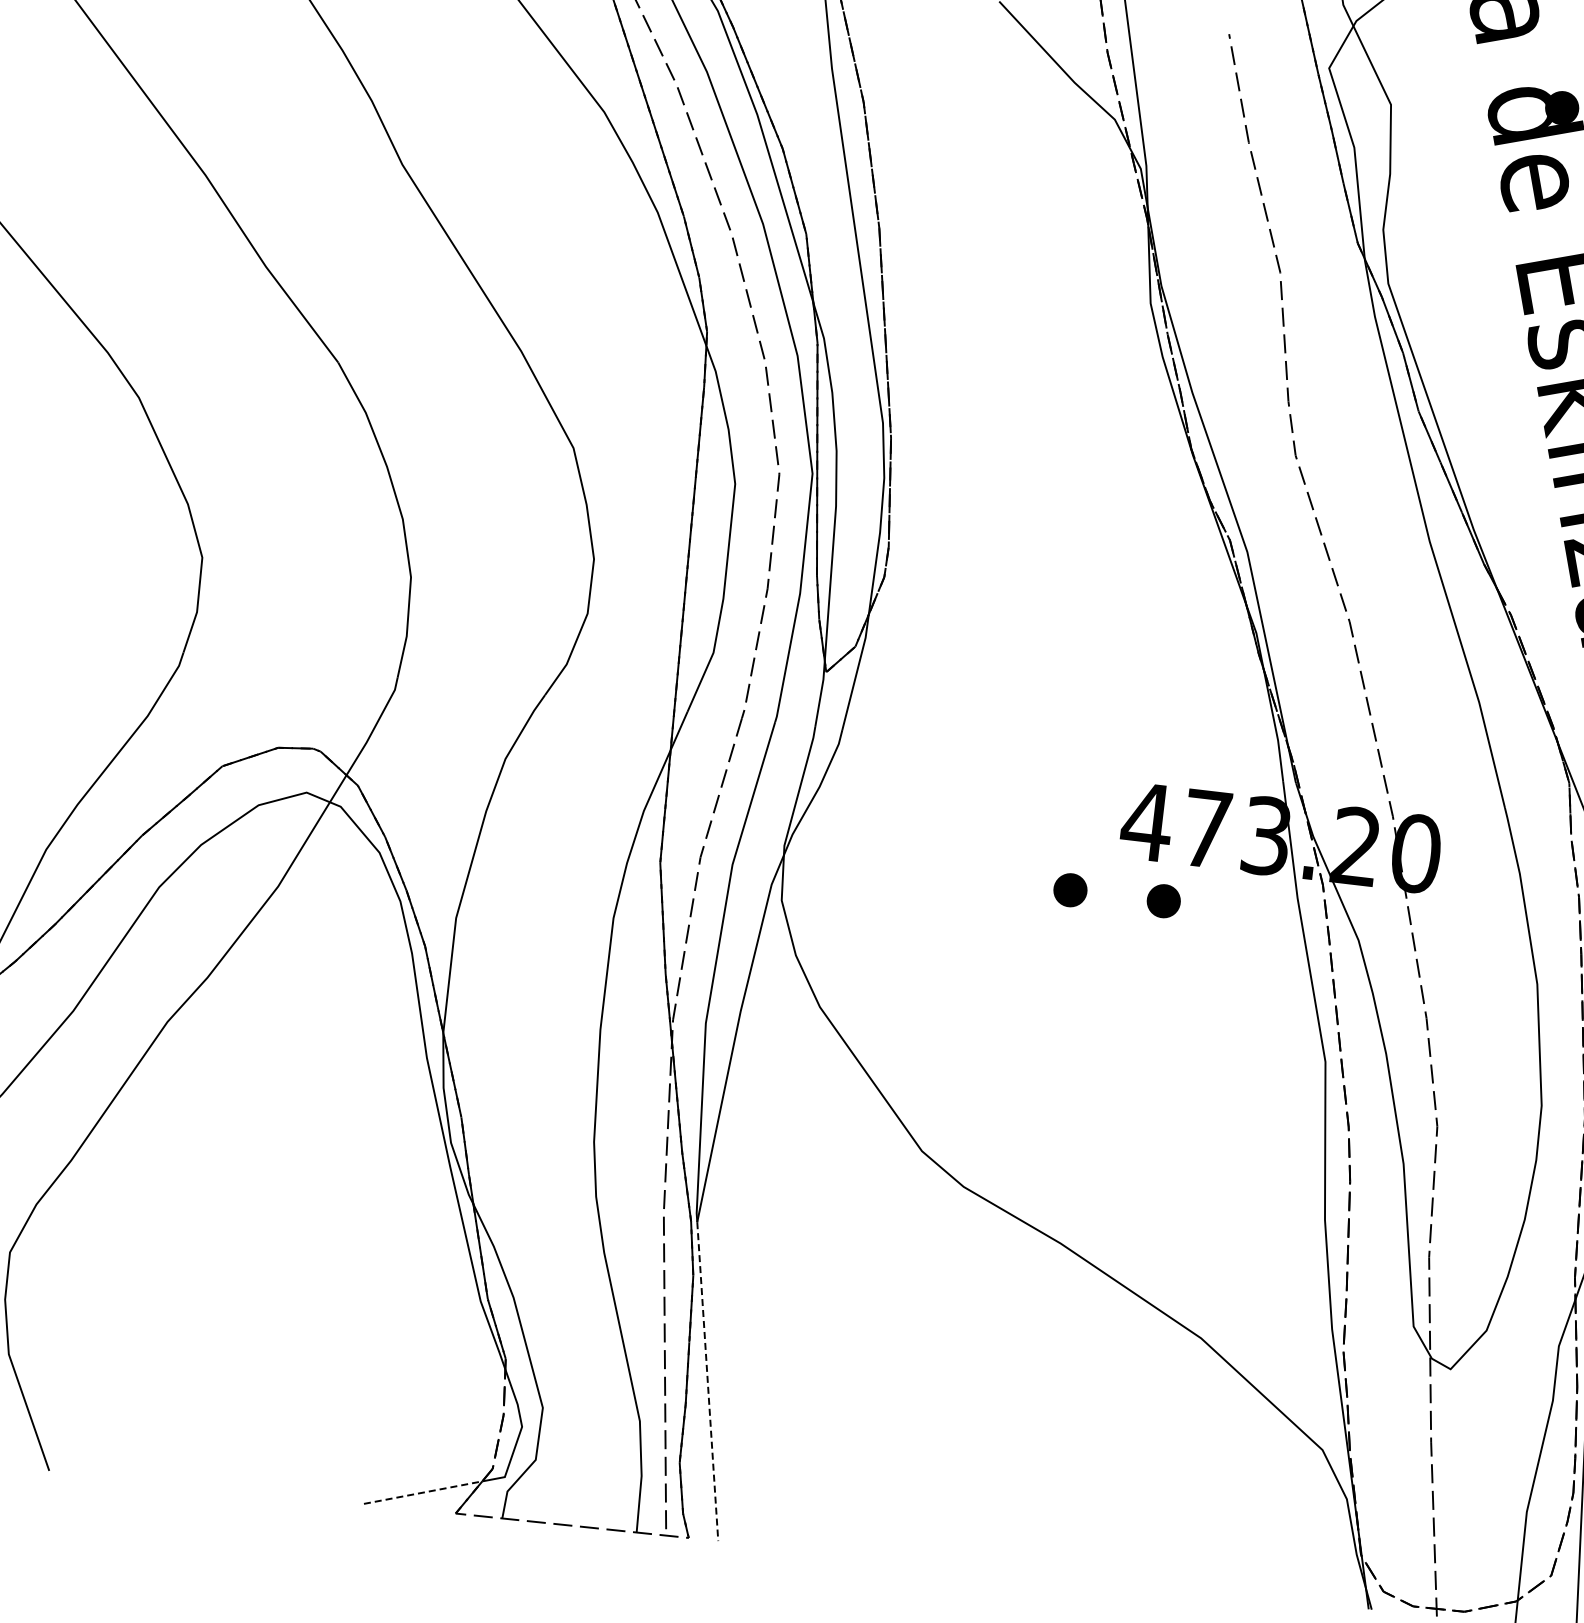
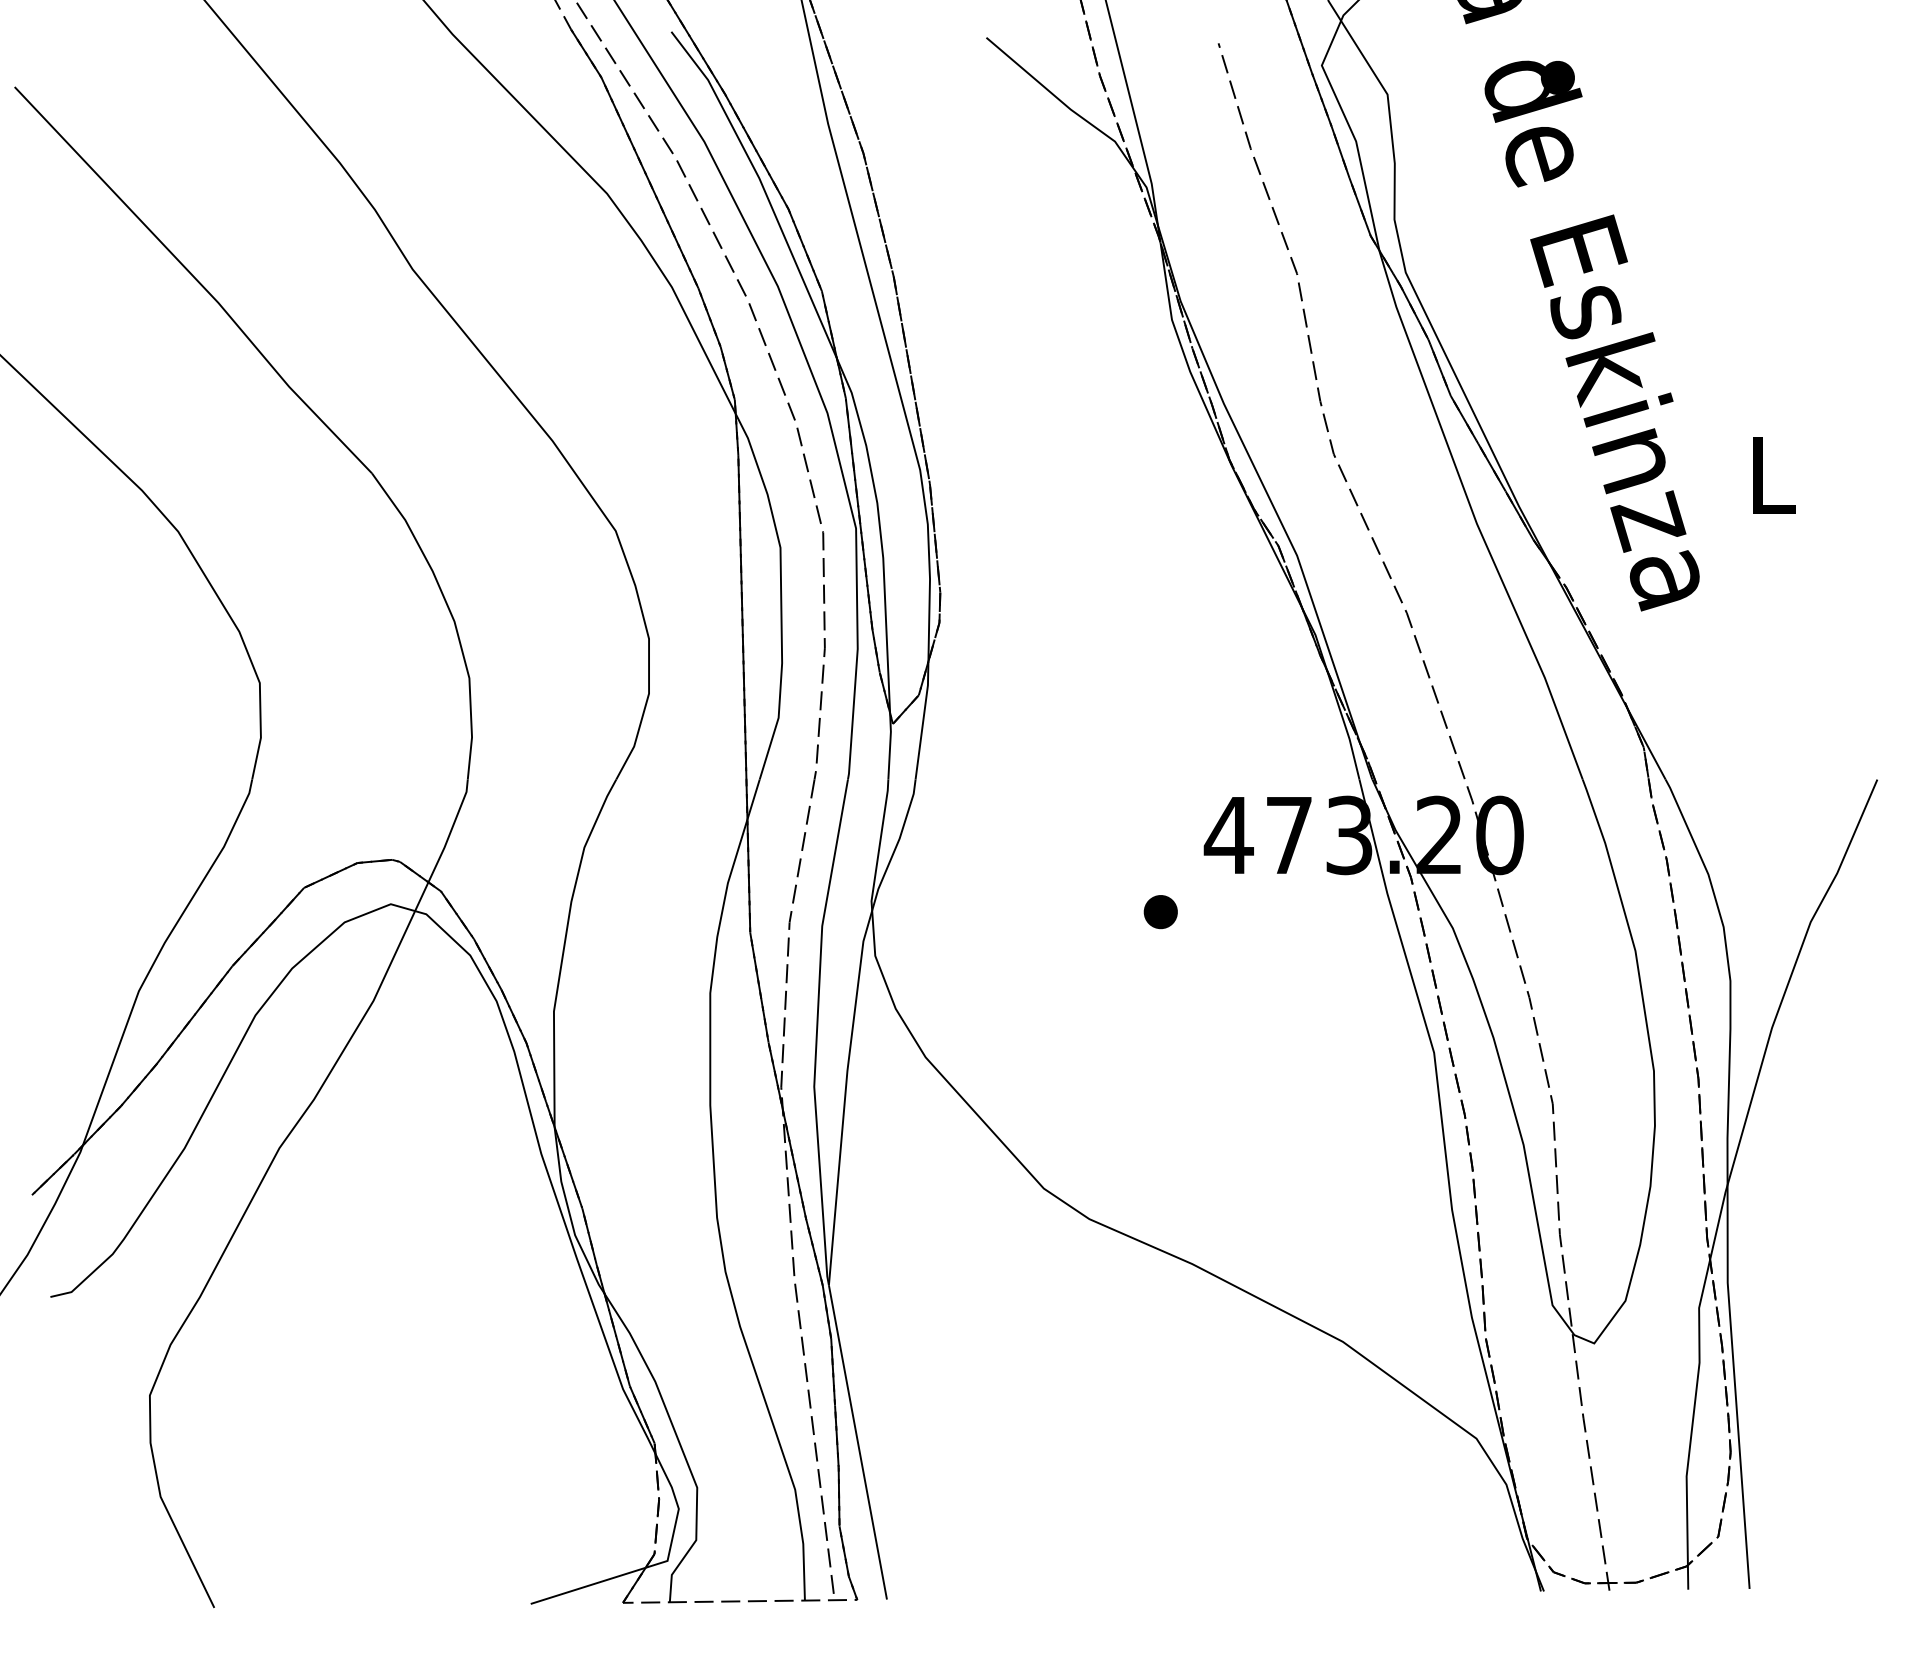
part: (1163, 901) -> (1254, 912), removed
line: (707, 1381) -> (857, 1442), dashed -> solid
line: (423, 1492) -> (588, 1585), dashed -> solid

